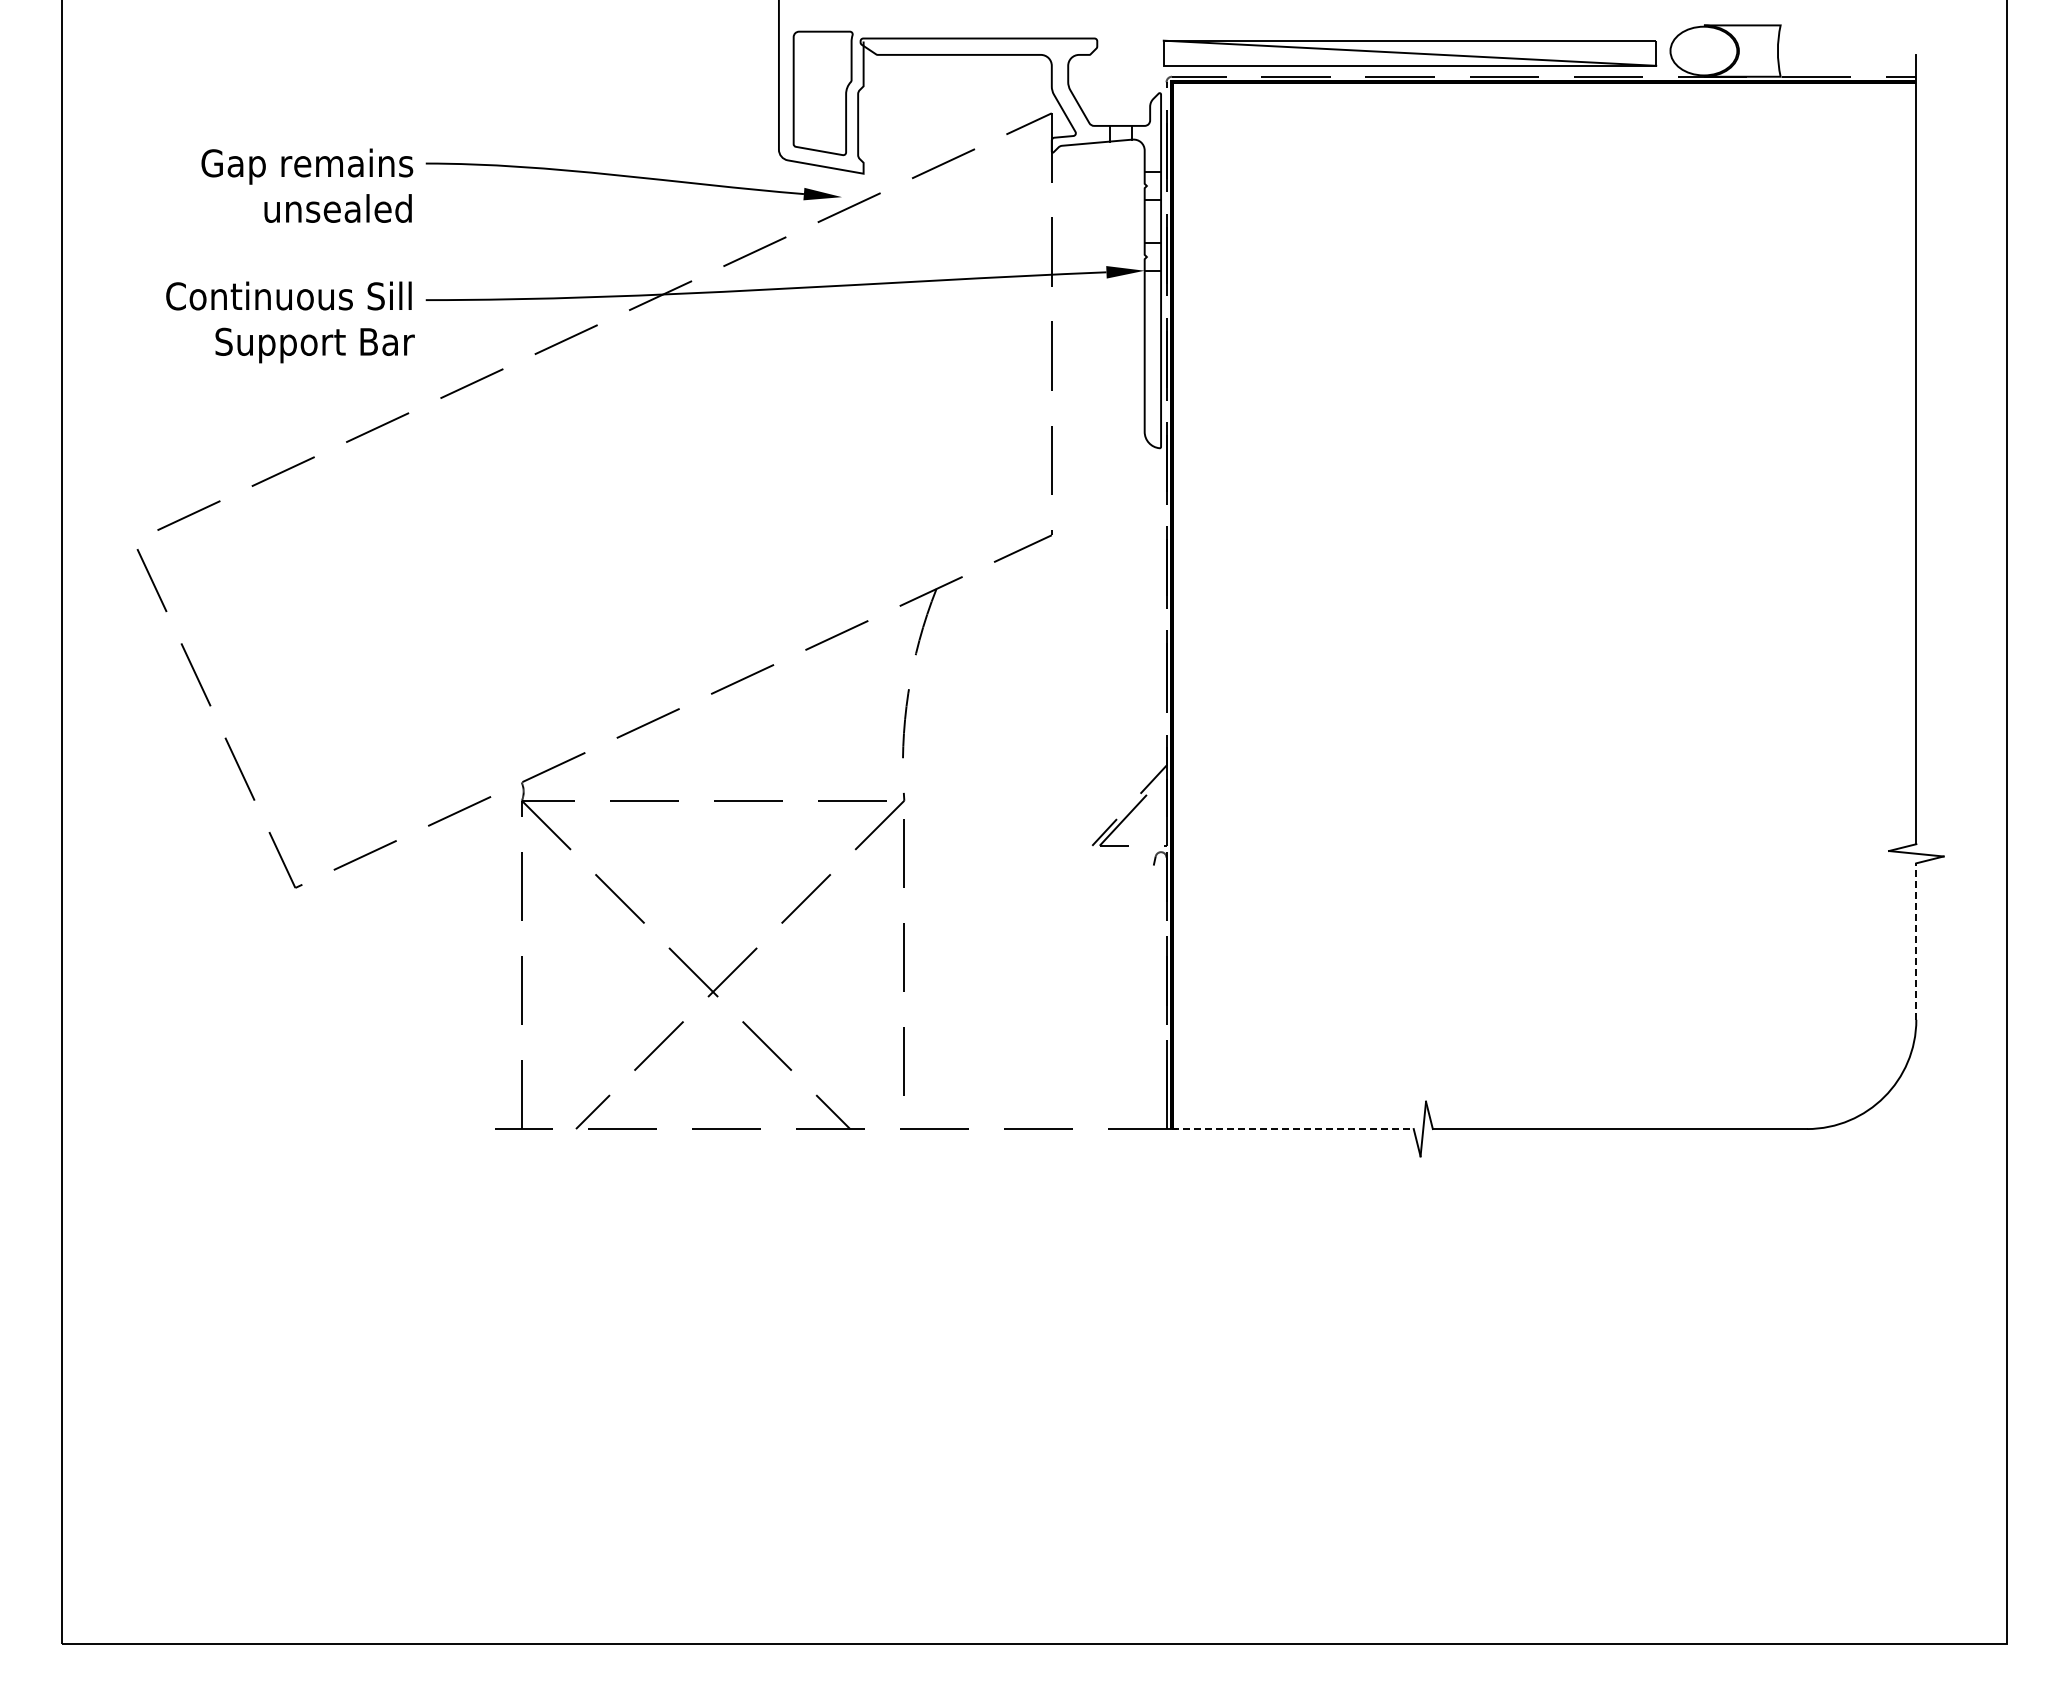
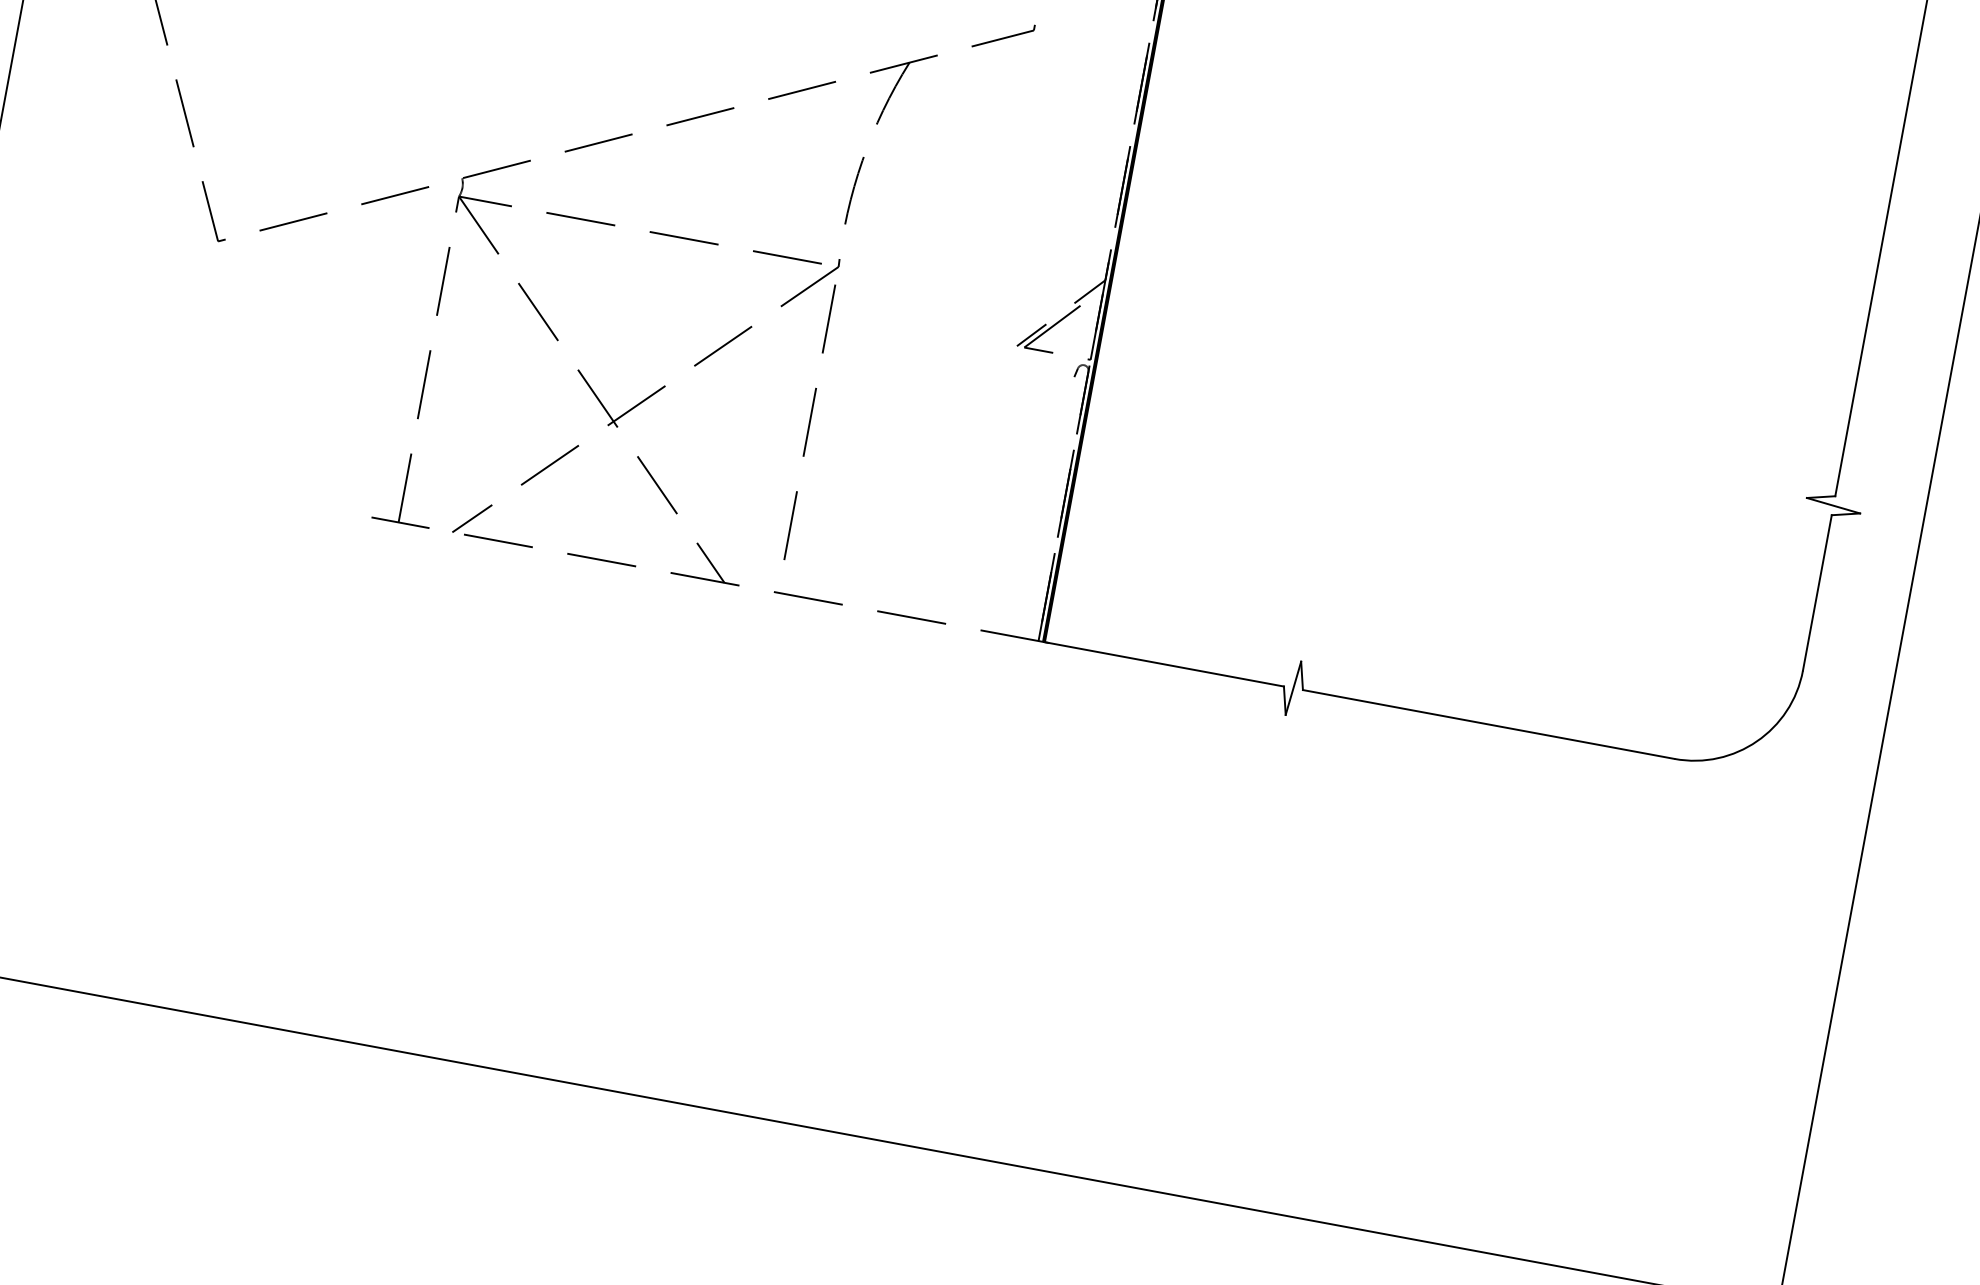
line: (1916, 941) -> (1817, 592), dashed -> solid
line: (1292, 1129) -> (1163, 664), dashed -> solid

